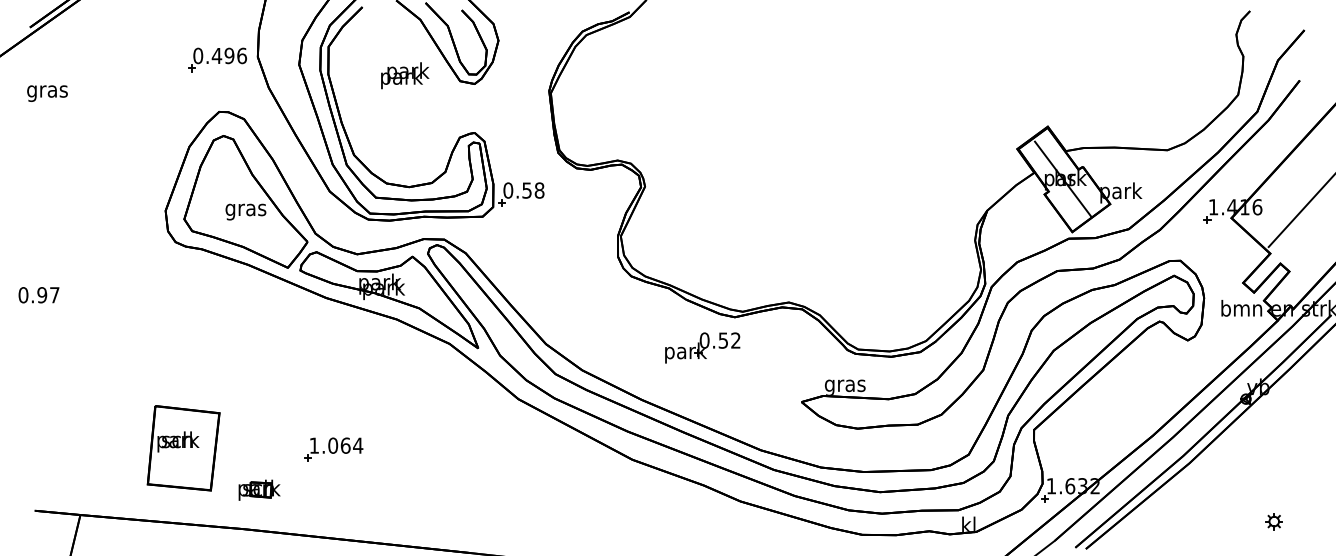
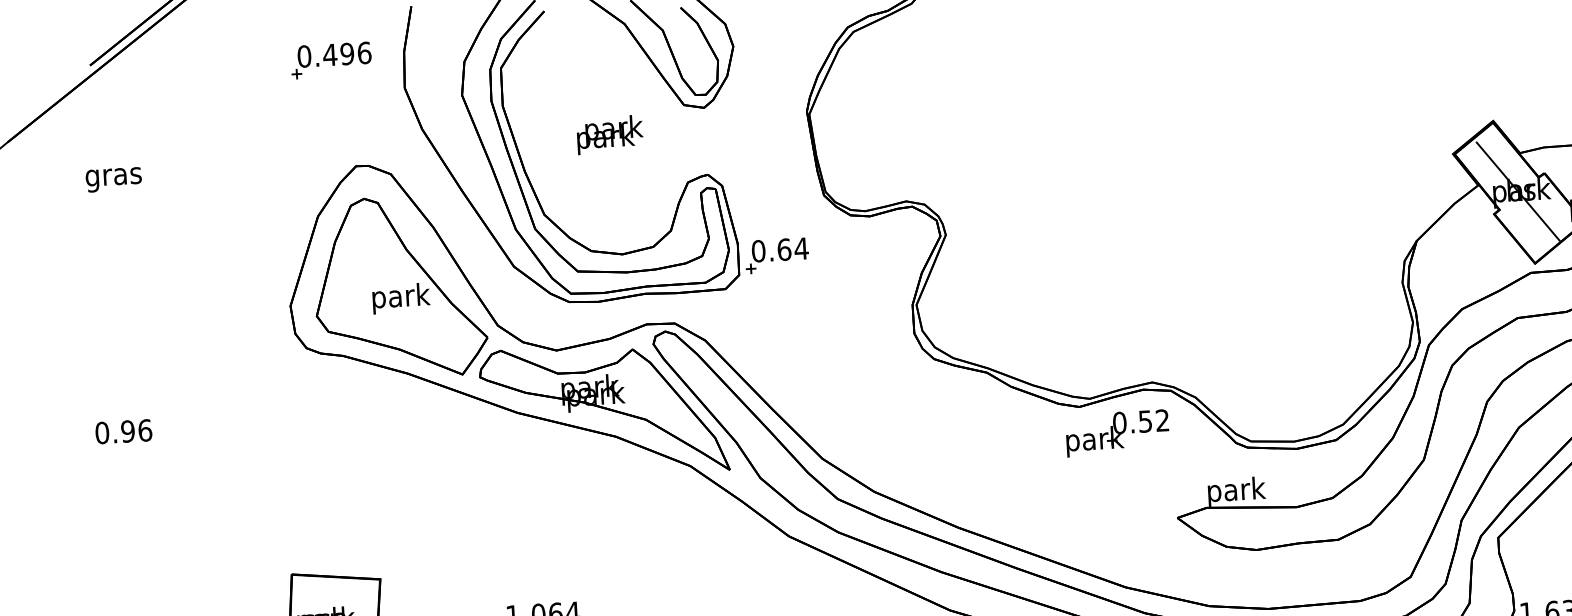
part: (217, 59) -> (331, 59), moved
text: (405, 75) -> (610, 134), moved
text: (47, 93) -> (113, 179), moved
text: (533, 190) -> (793, 249), 0.58 -> 0.64
text: (246, 209) -> (401, 297), gras -> park
text: (54, 295) -> (144, 430), 0.97 -> 0.96
part: (702, 347) -> (1117, 432), moved
text: (845, 384) -> (1236, 490), gras -> park

